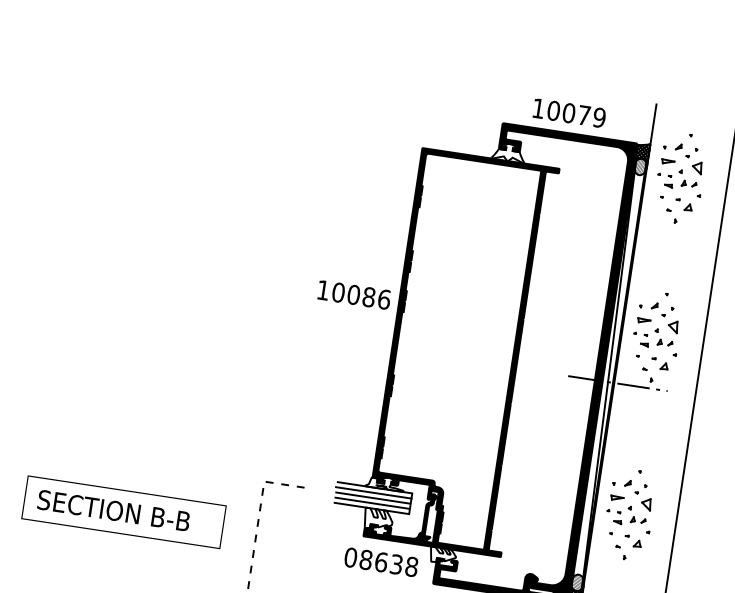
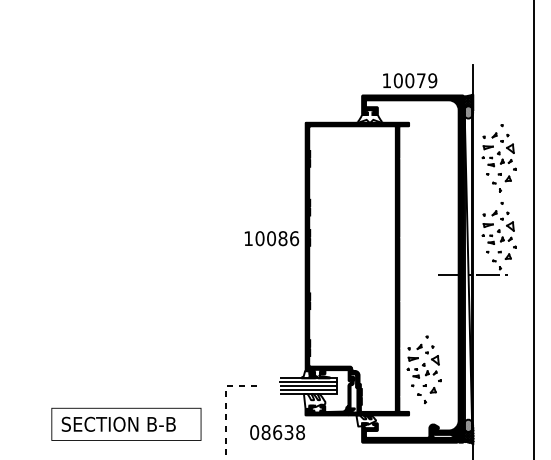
part: (679, 178) -> (498, 158), moved
part: (628, 514) -> (423, 369), moved
text: (381, 562) -> (277, 432), moved

